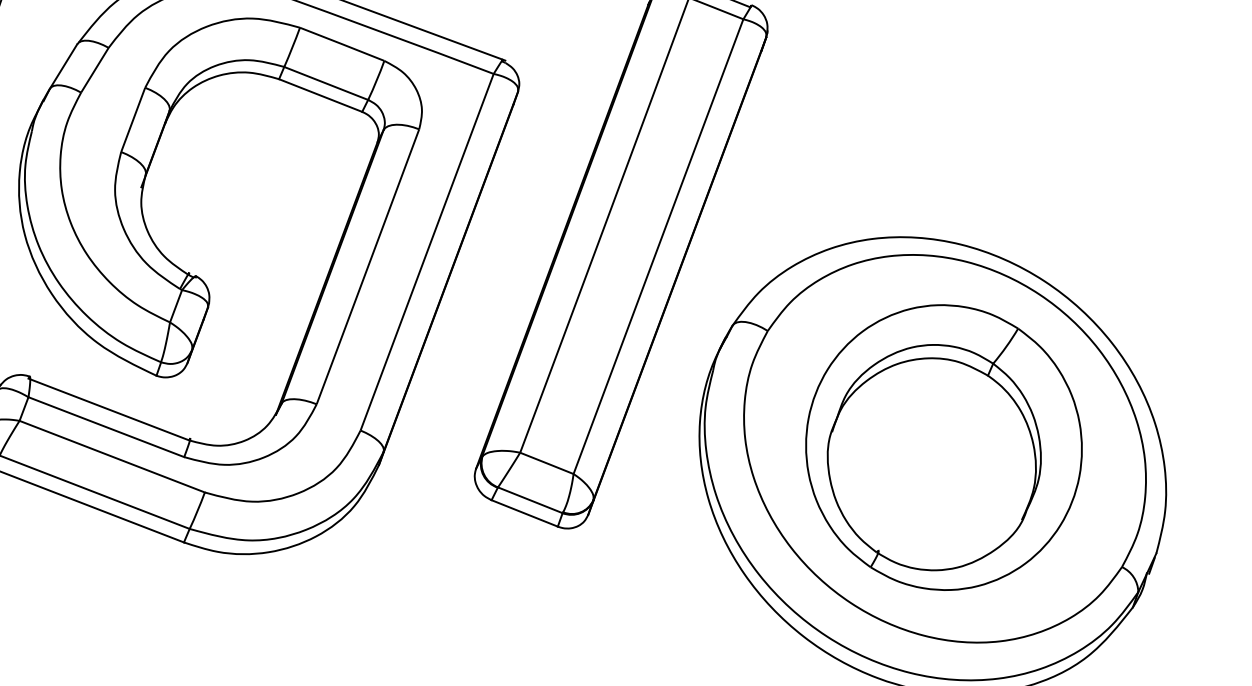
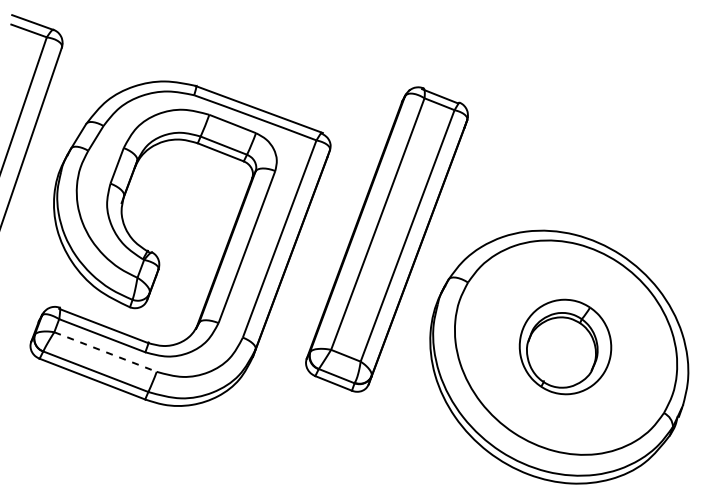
part: (943, 446) -> (565, 346), size x0.6
line: (112, 457) -> (105, 352), solid -> dashed

